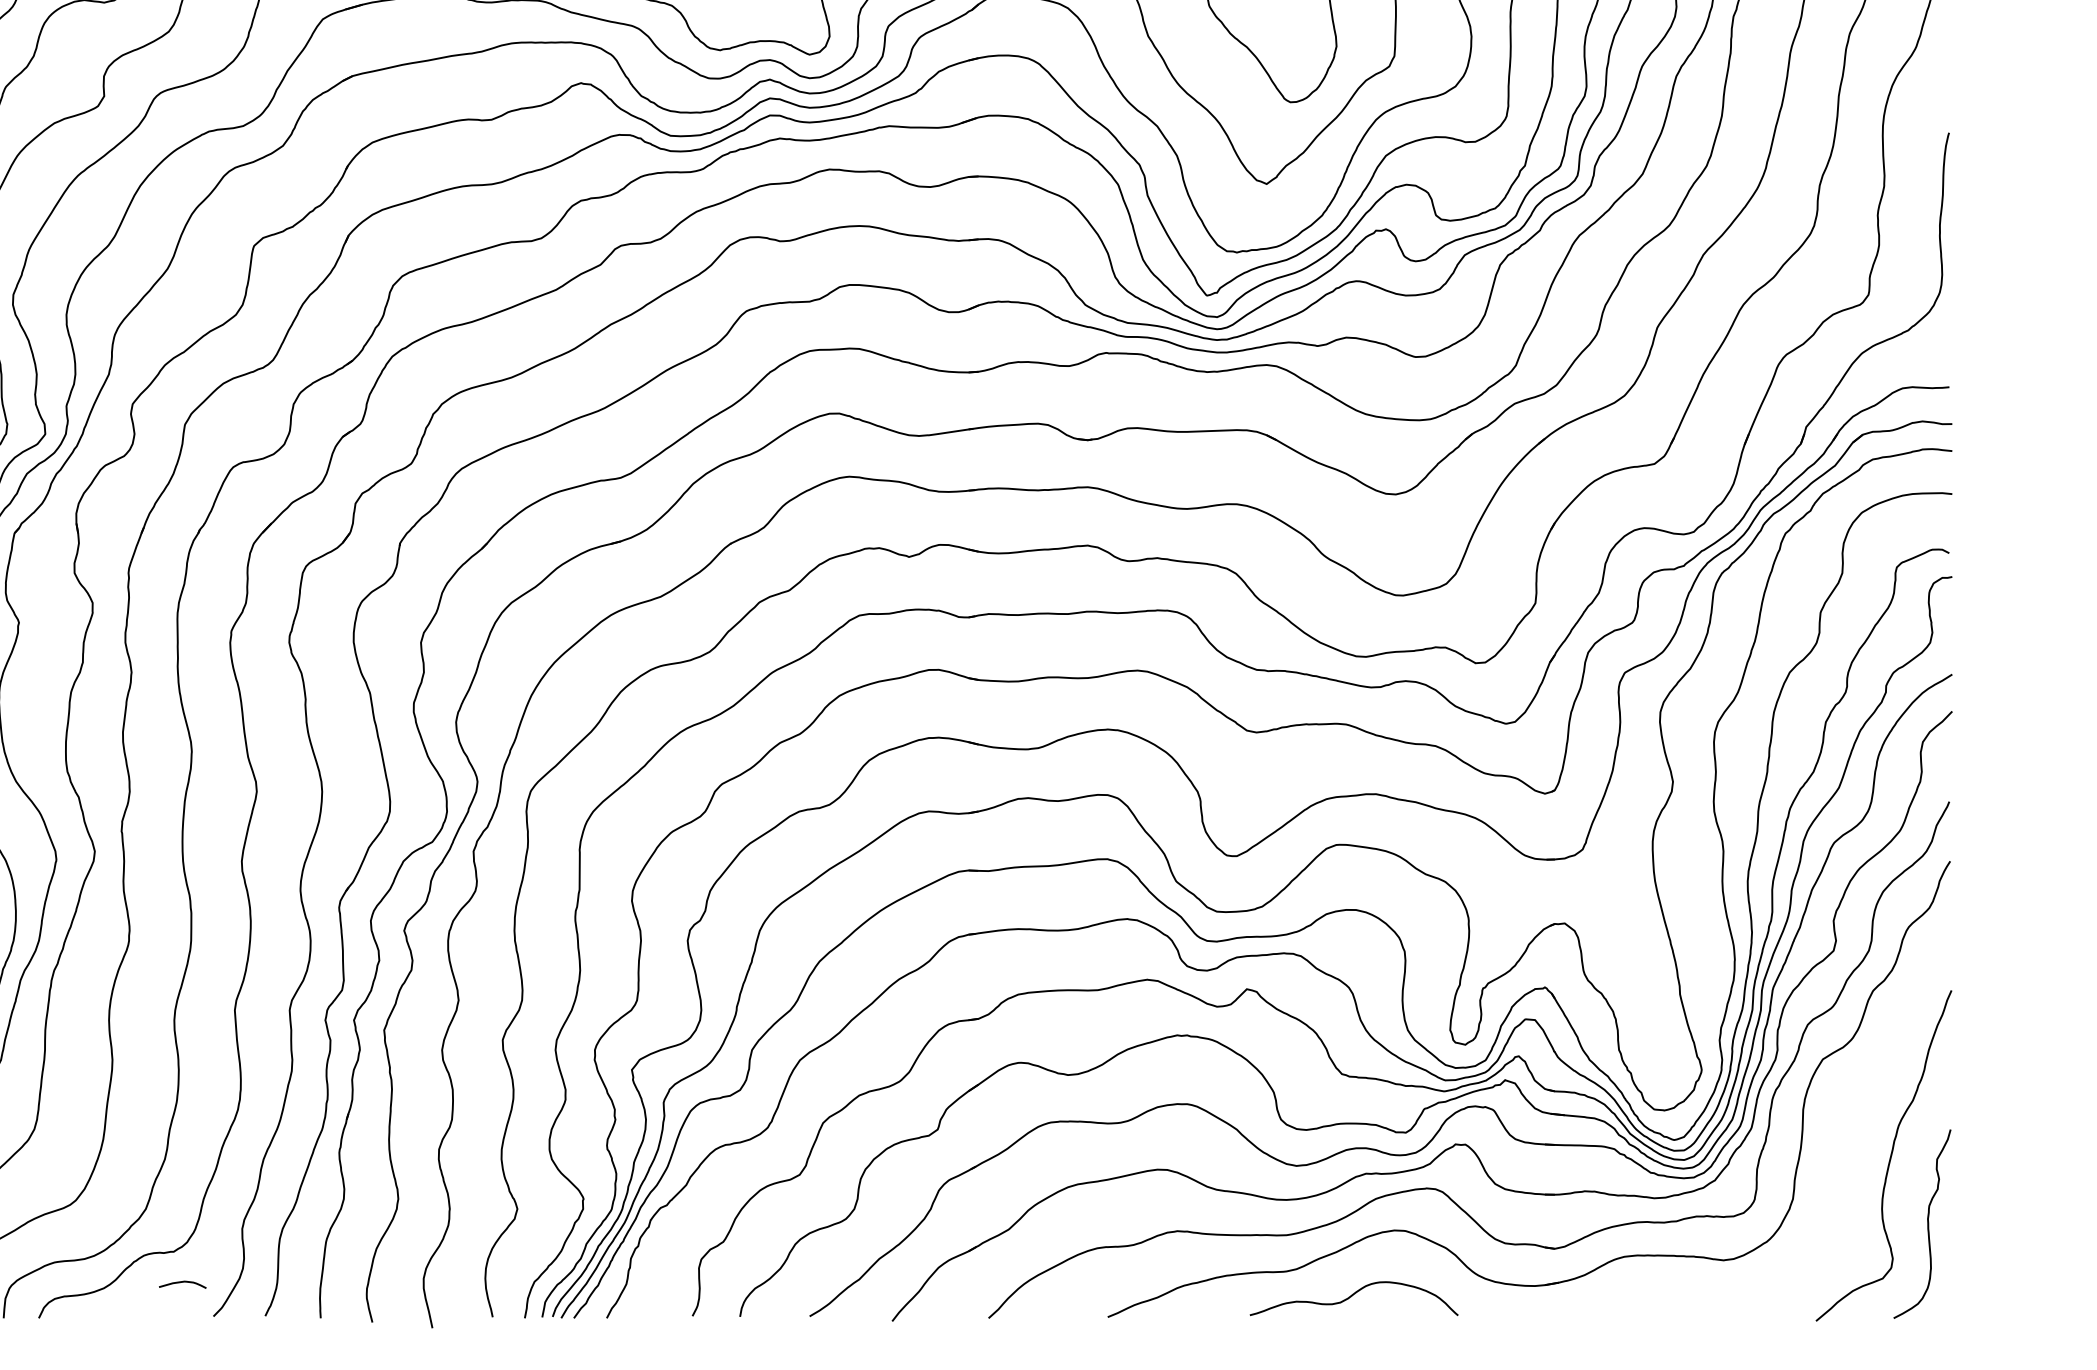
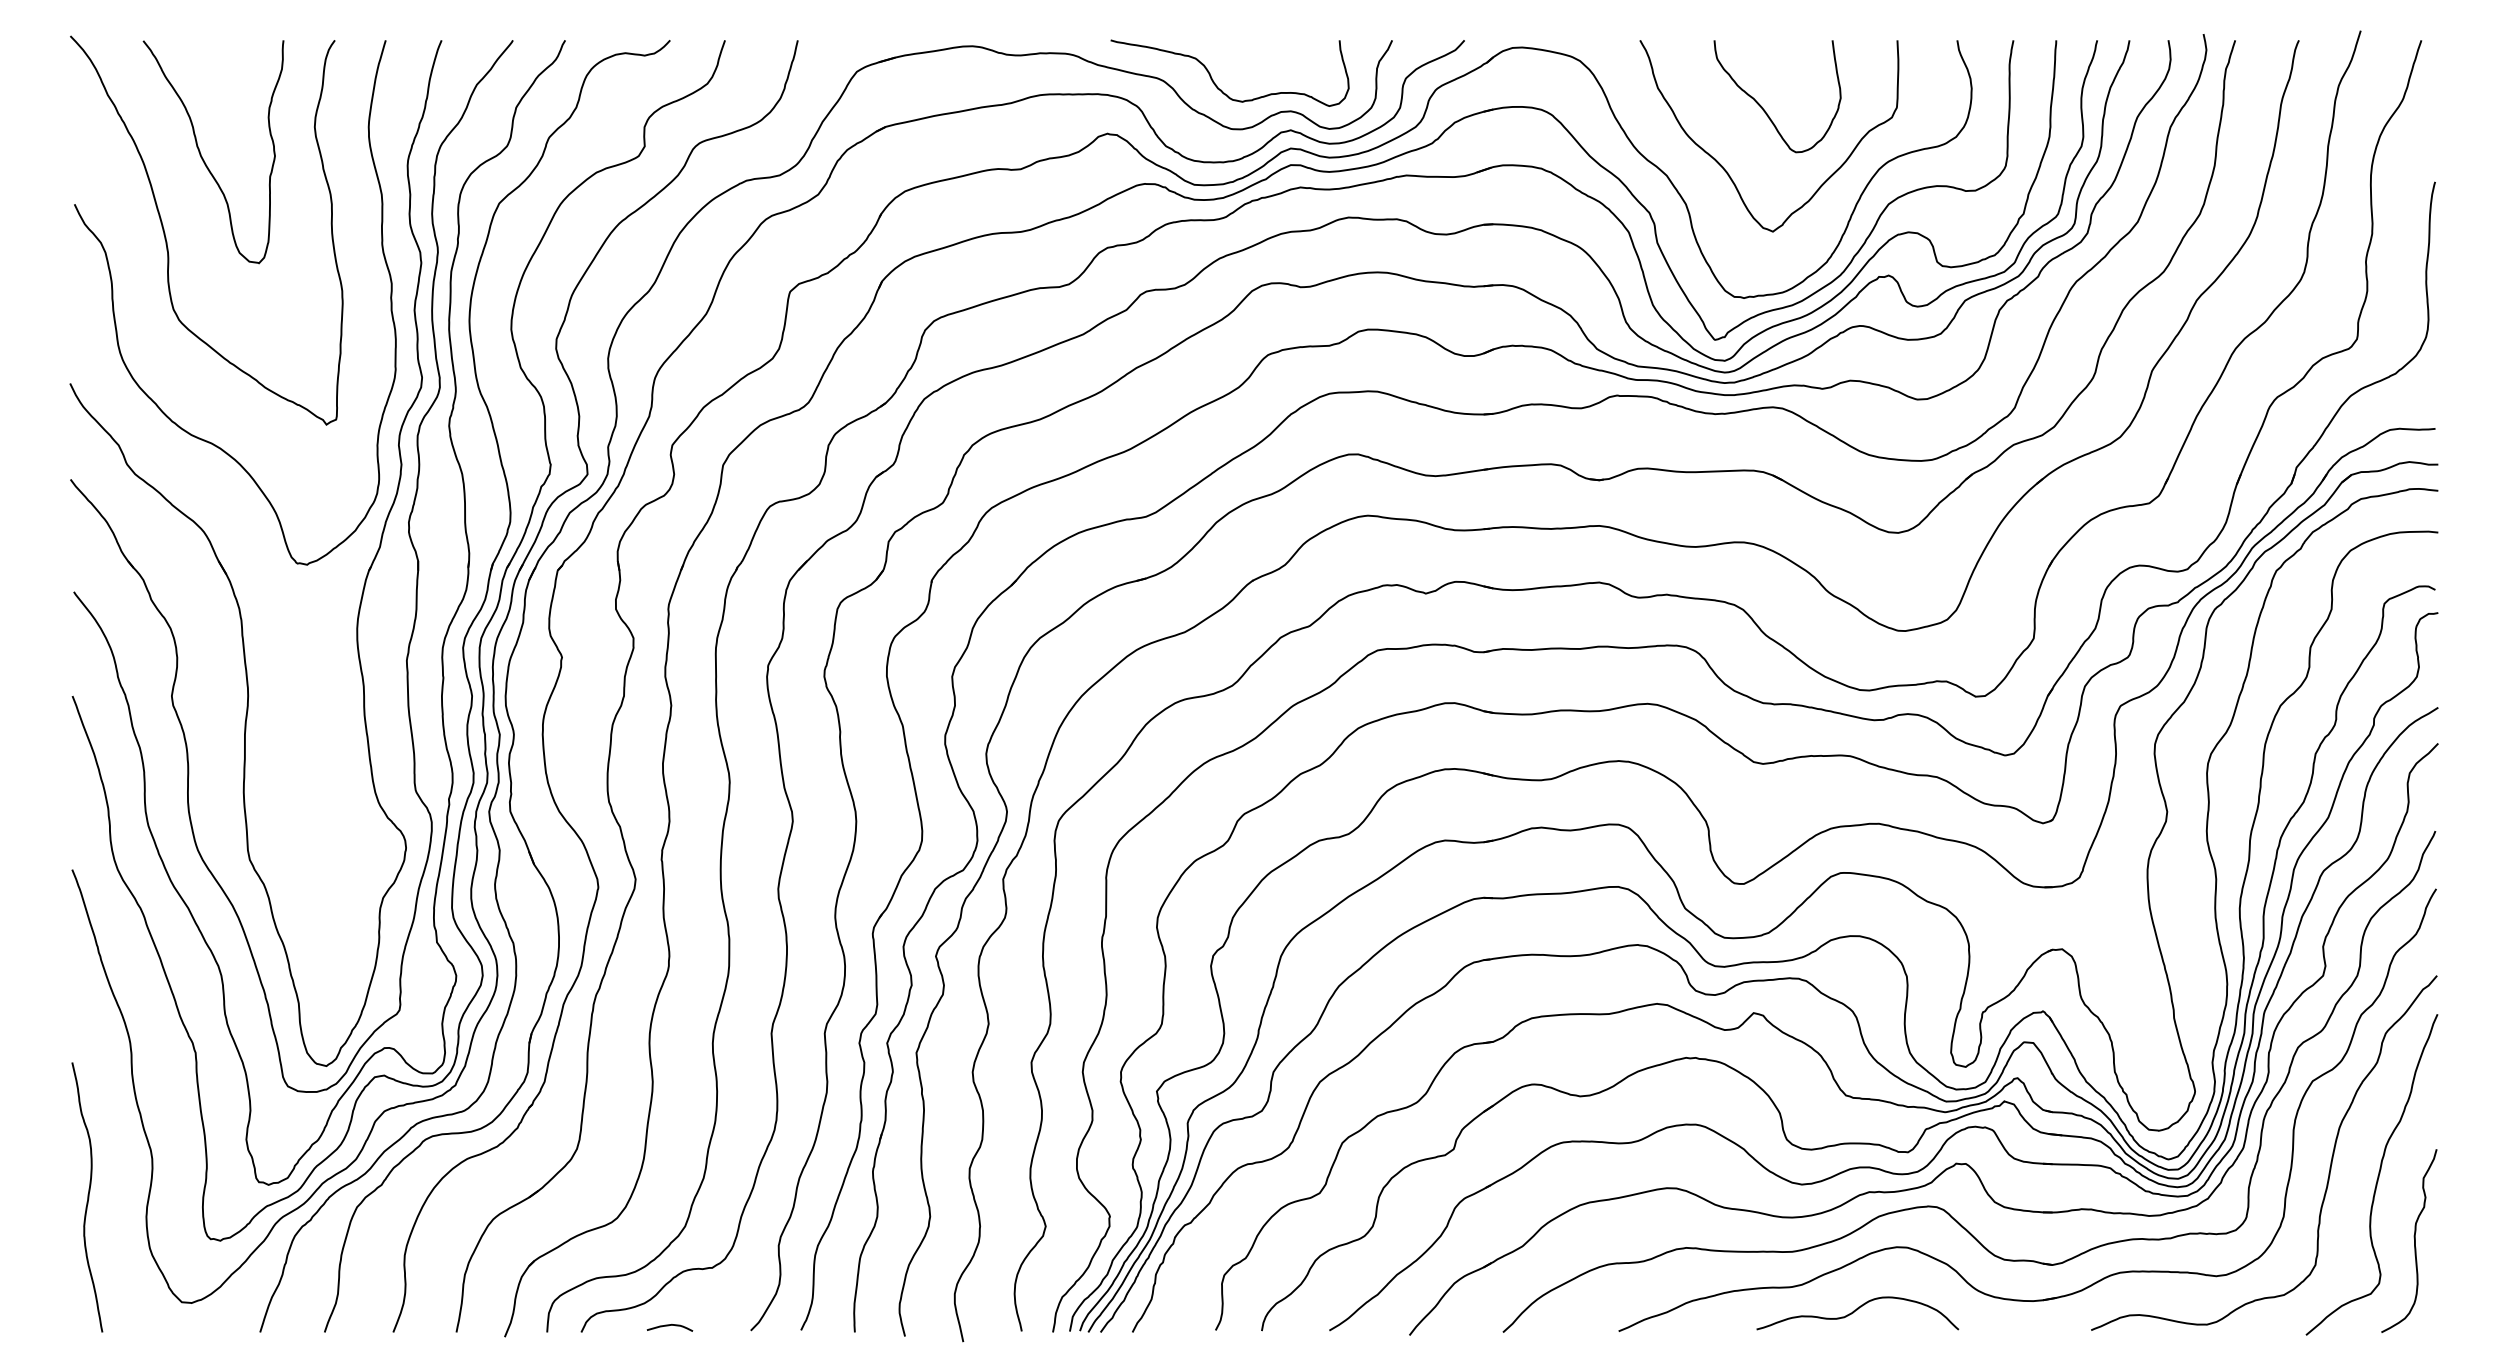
curve: (1841, 1142) -> (2330, 1161), added
curve: (181, 1283) -> (668, 1326), moved

